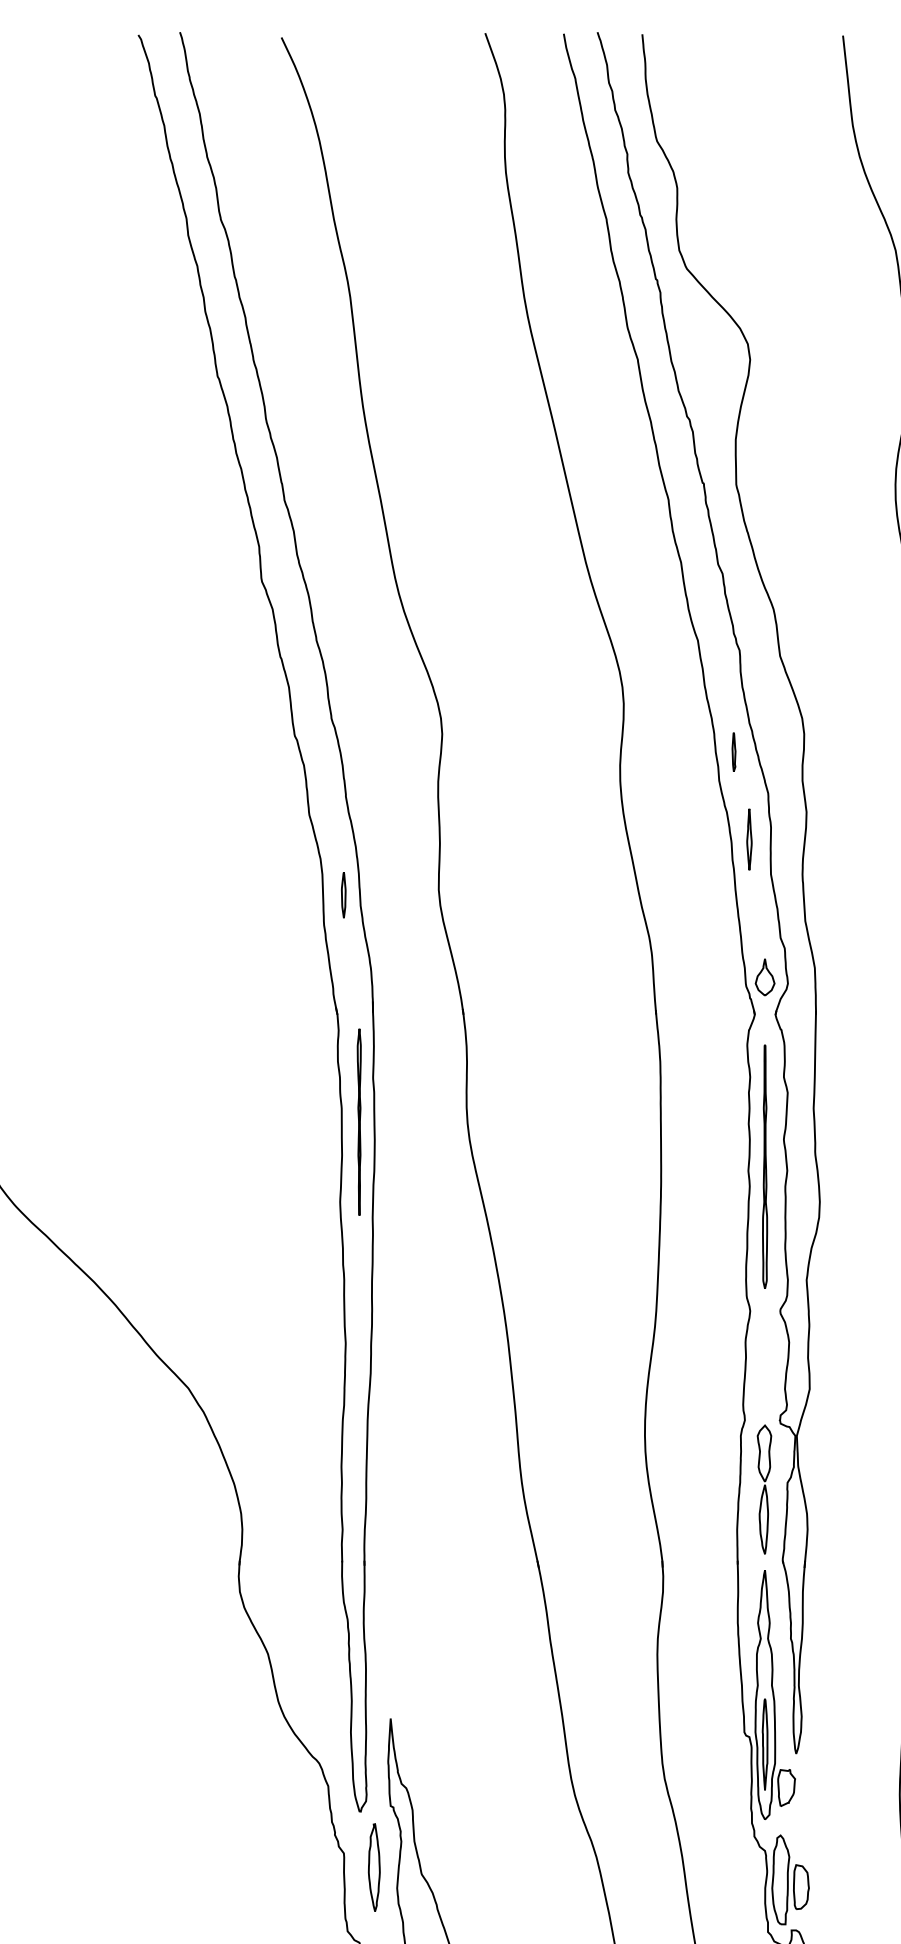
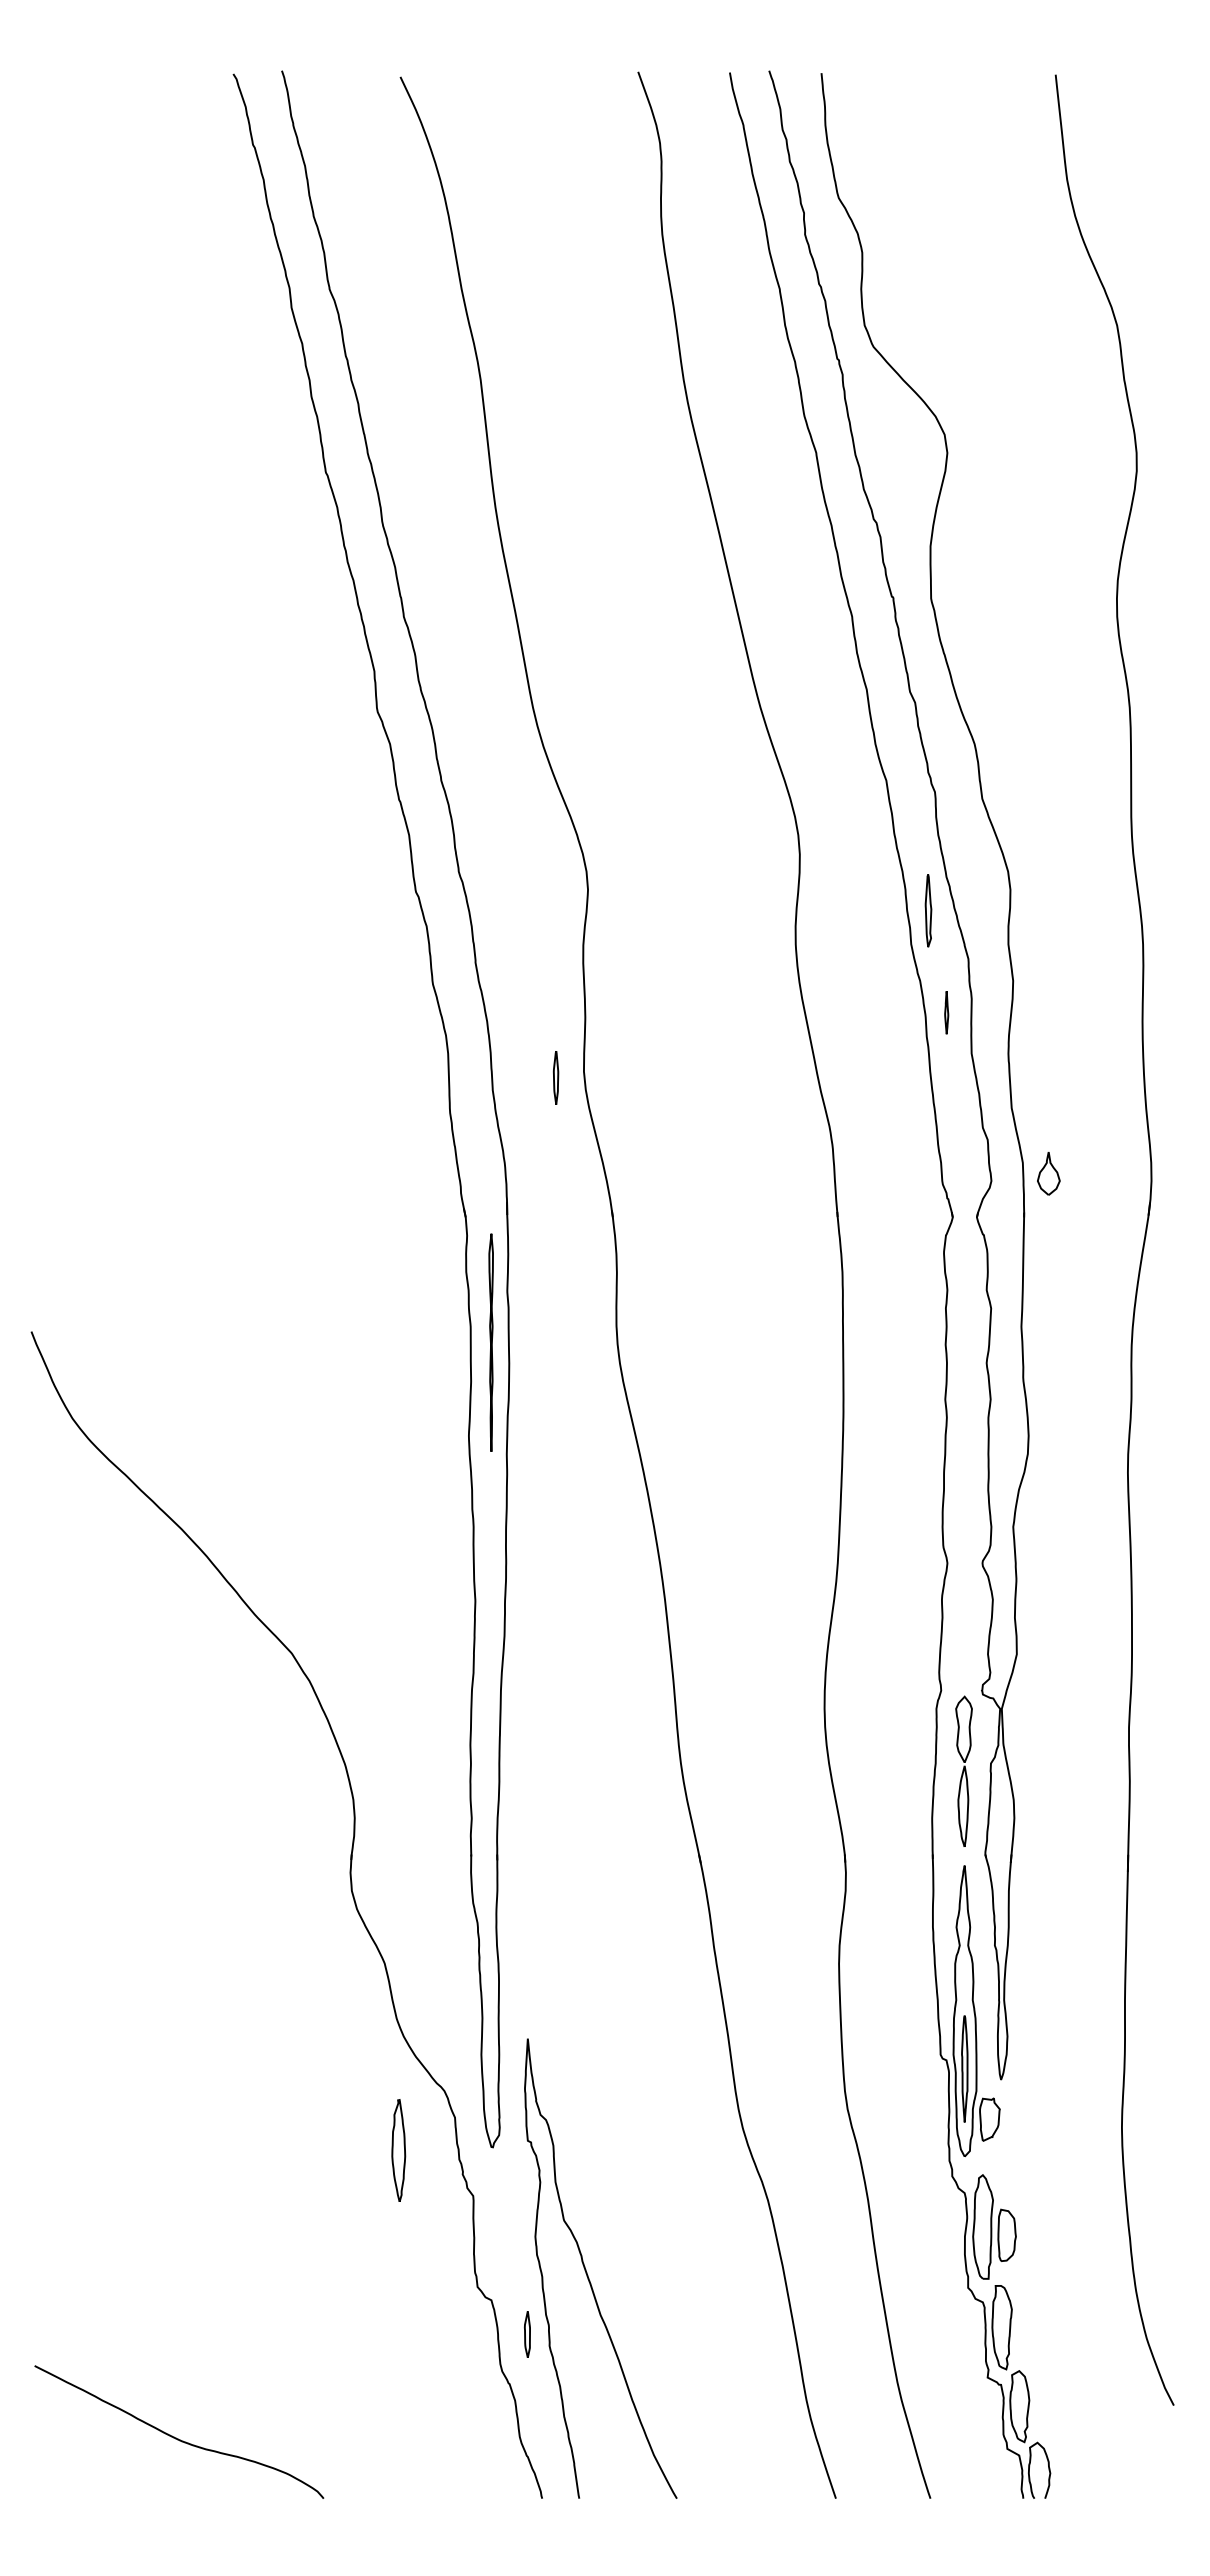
part: (734, 751) -> (928, 910), size x1.6
part: (749, 839) -> (946, 1012), size x0.6
part: (344, 894) -> (556, 1077), moved
part: (764, 977) -> (1048, 1173), moved
part: (764, 1166) -> (964, 1394), removed
part: (374, 1867) -> (398, 2150), moved

